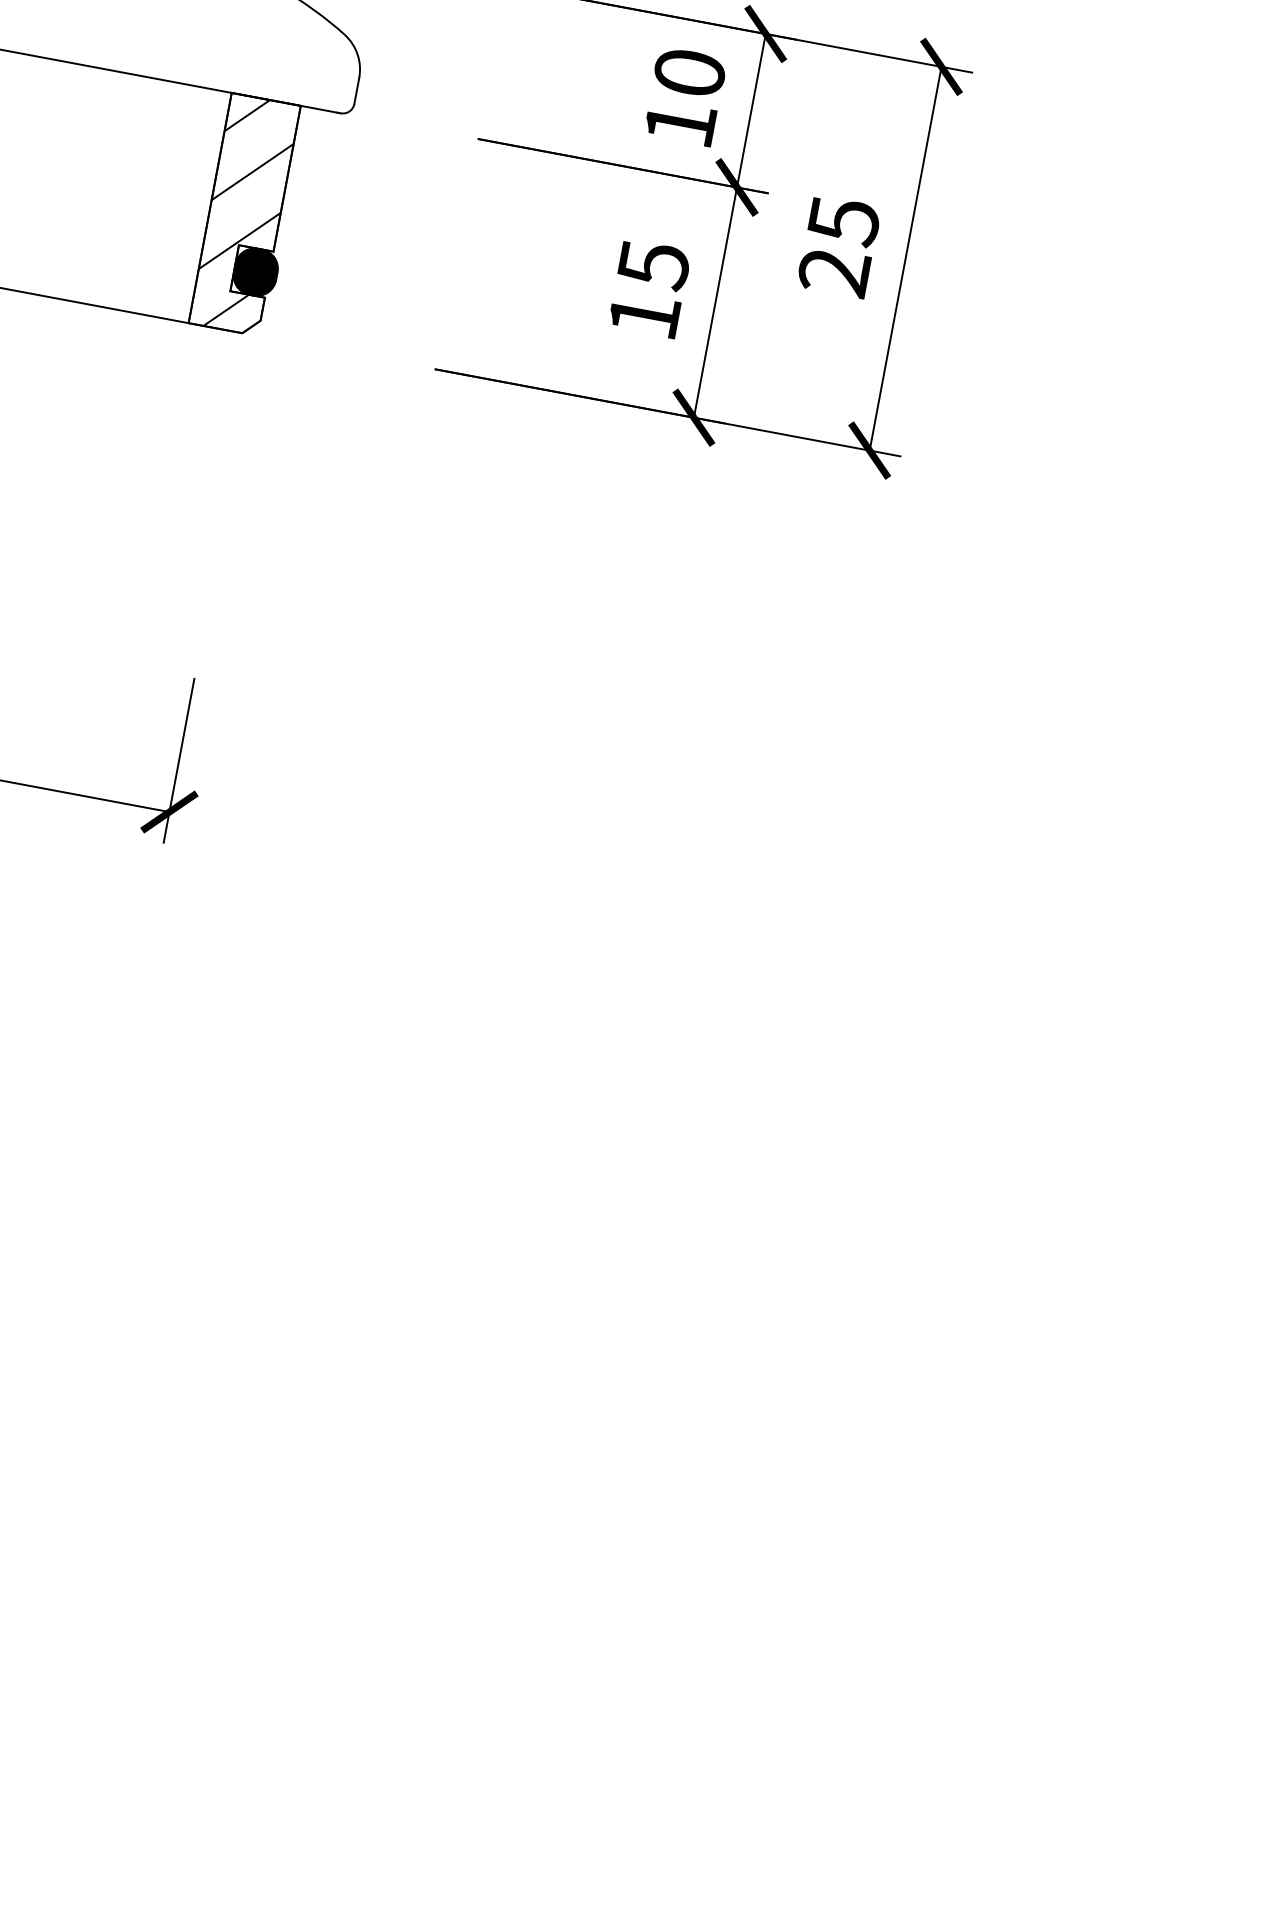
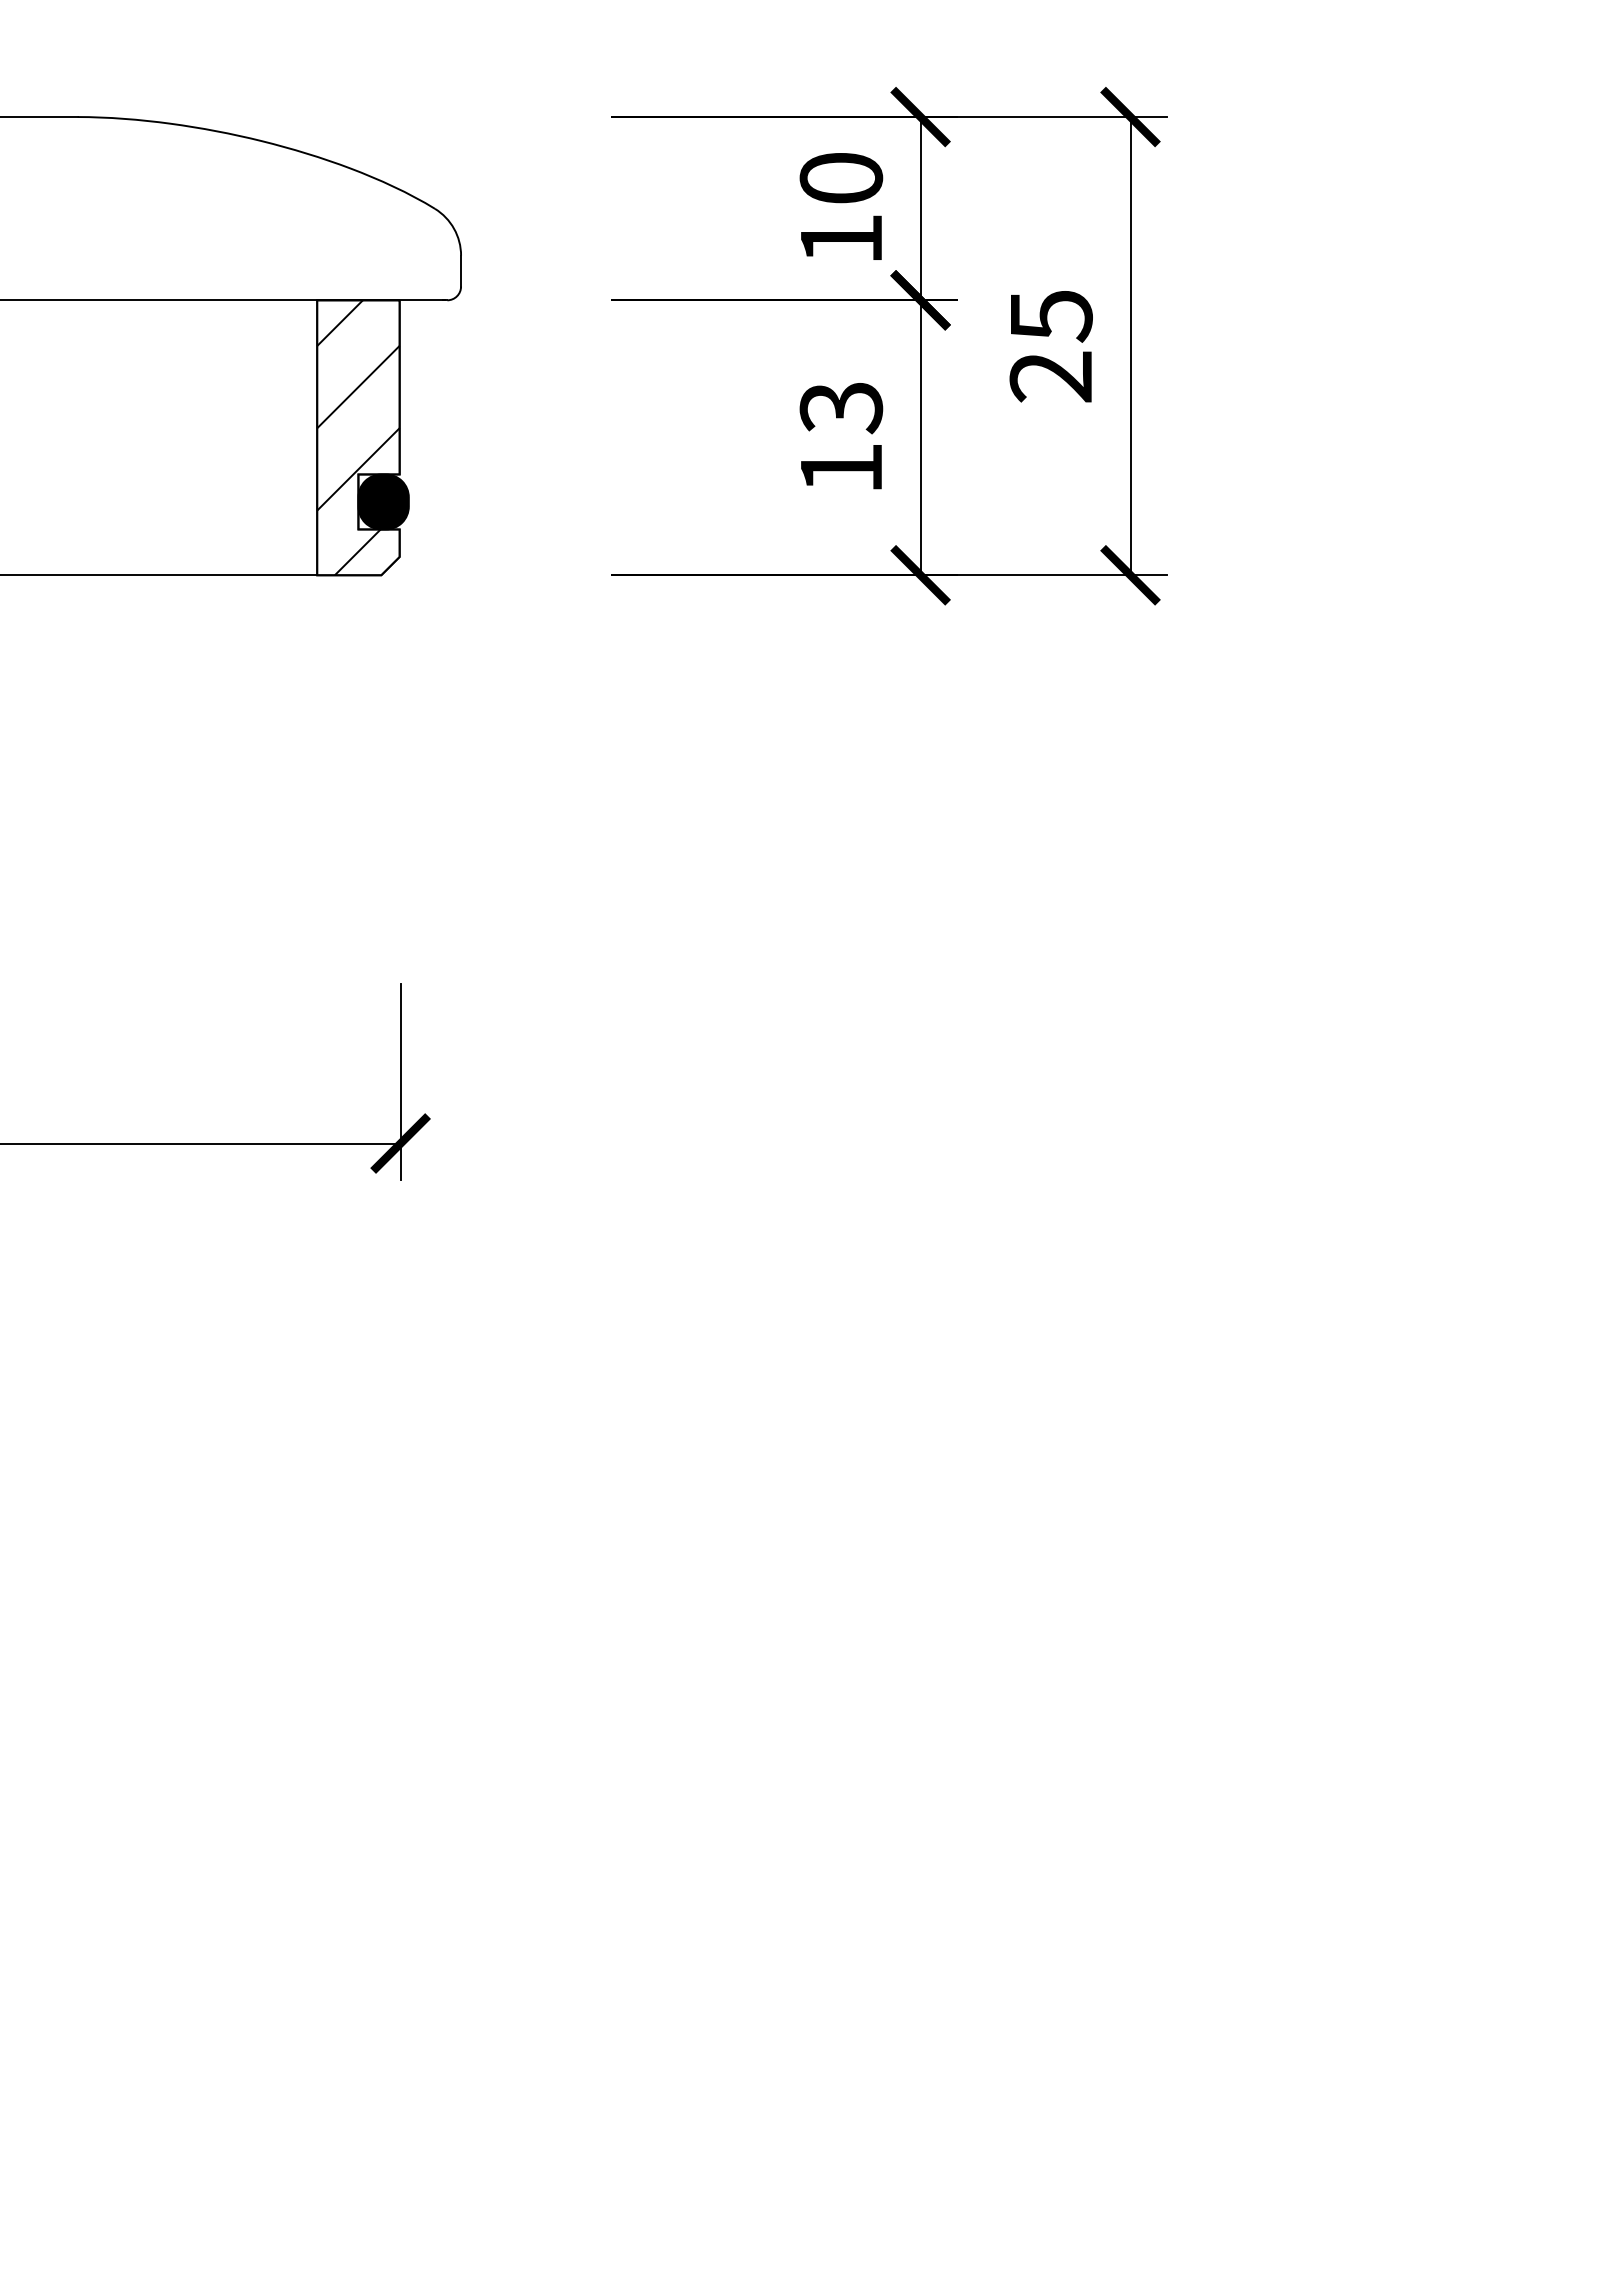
text: (652, 265) -> (840, 408), 15 -> 13

